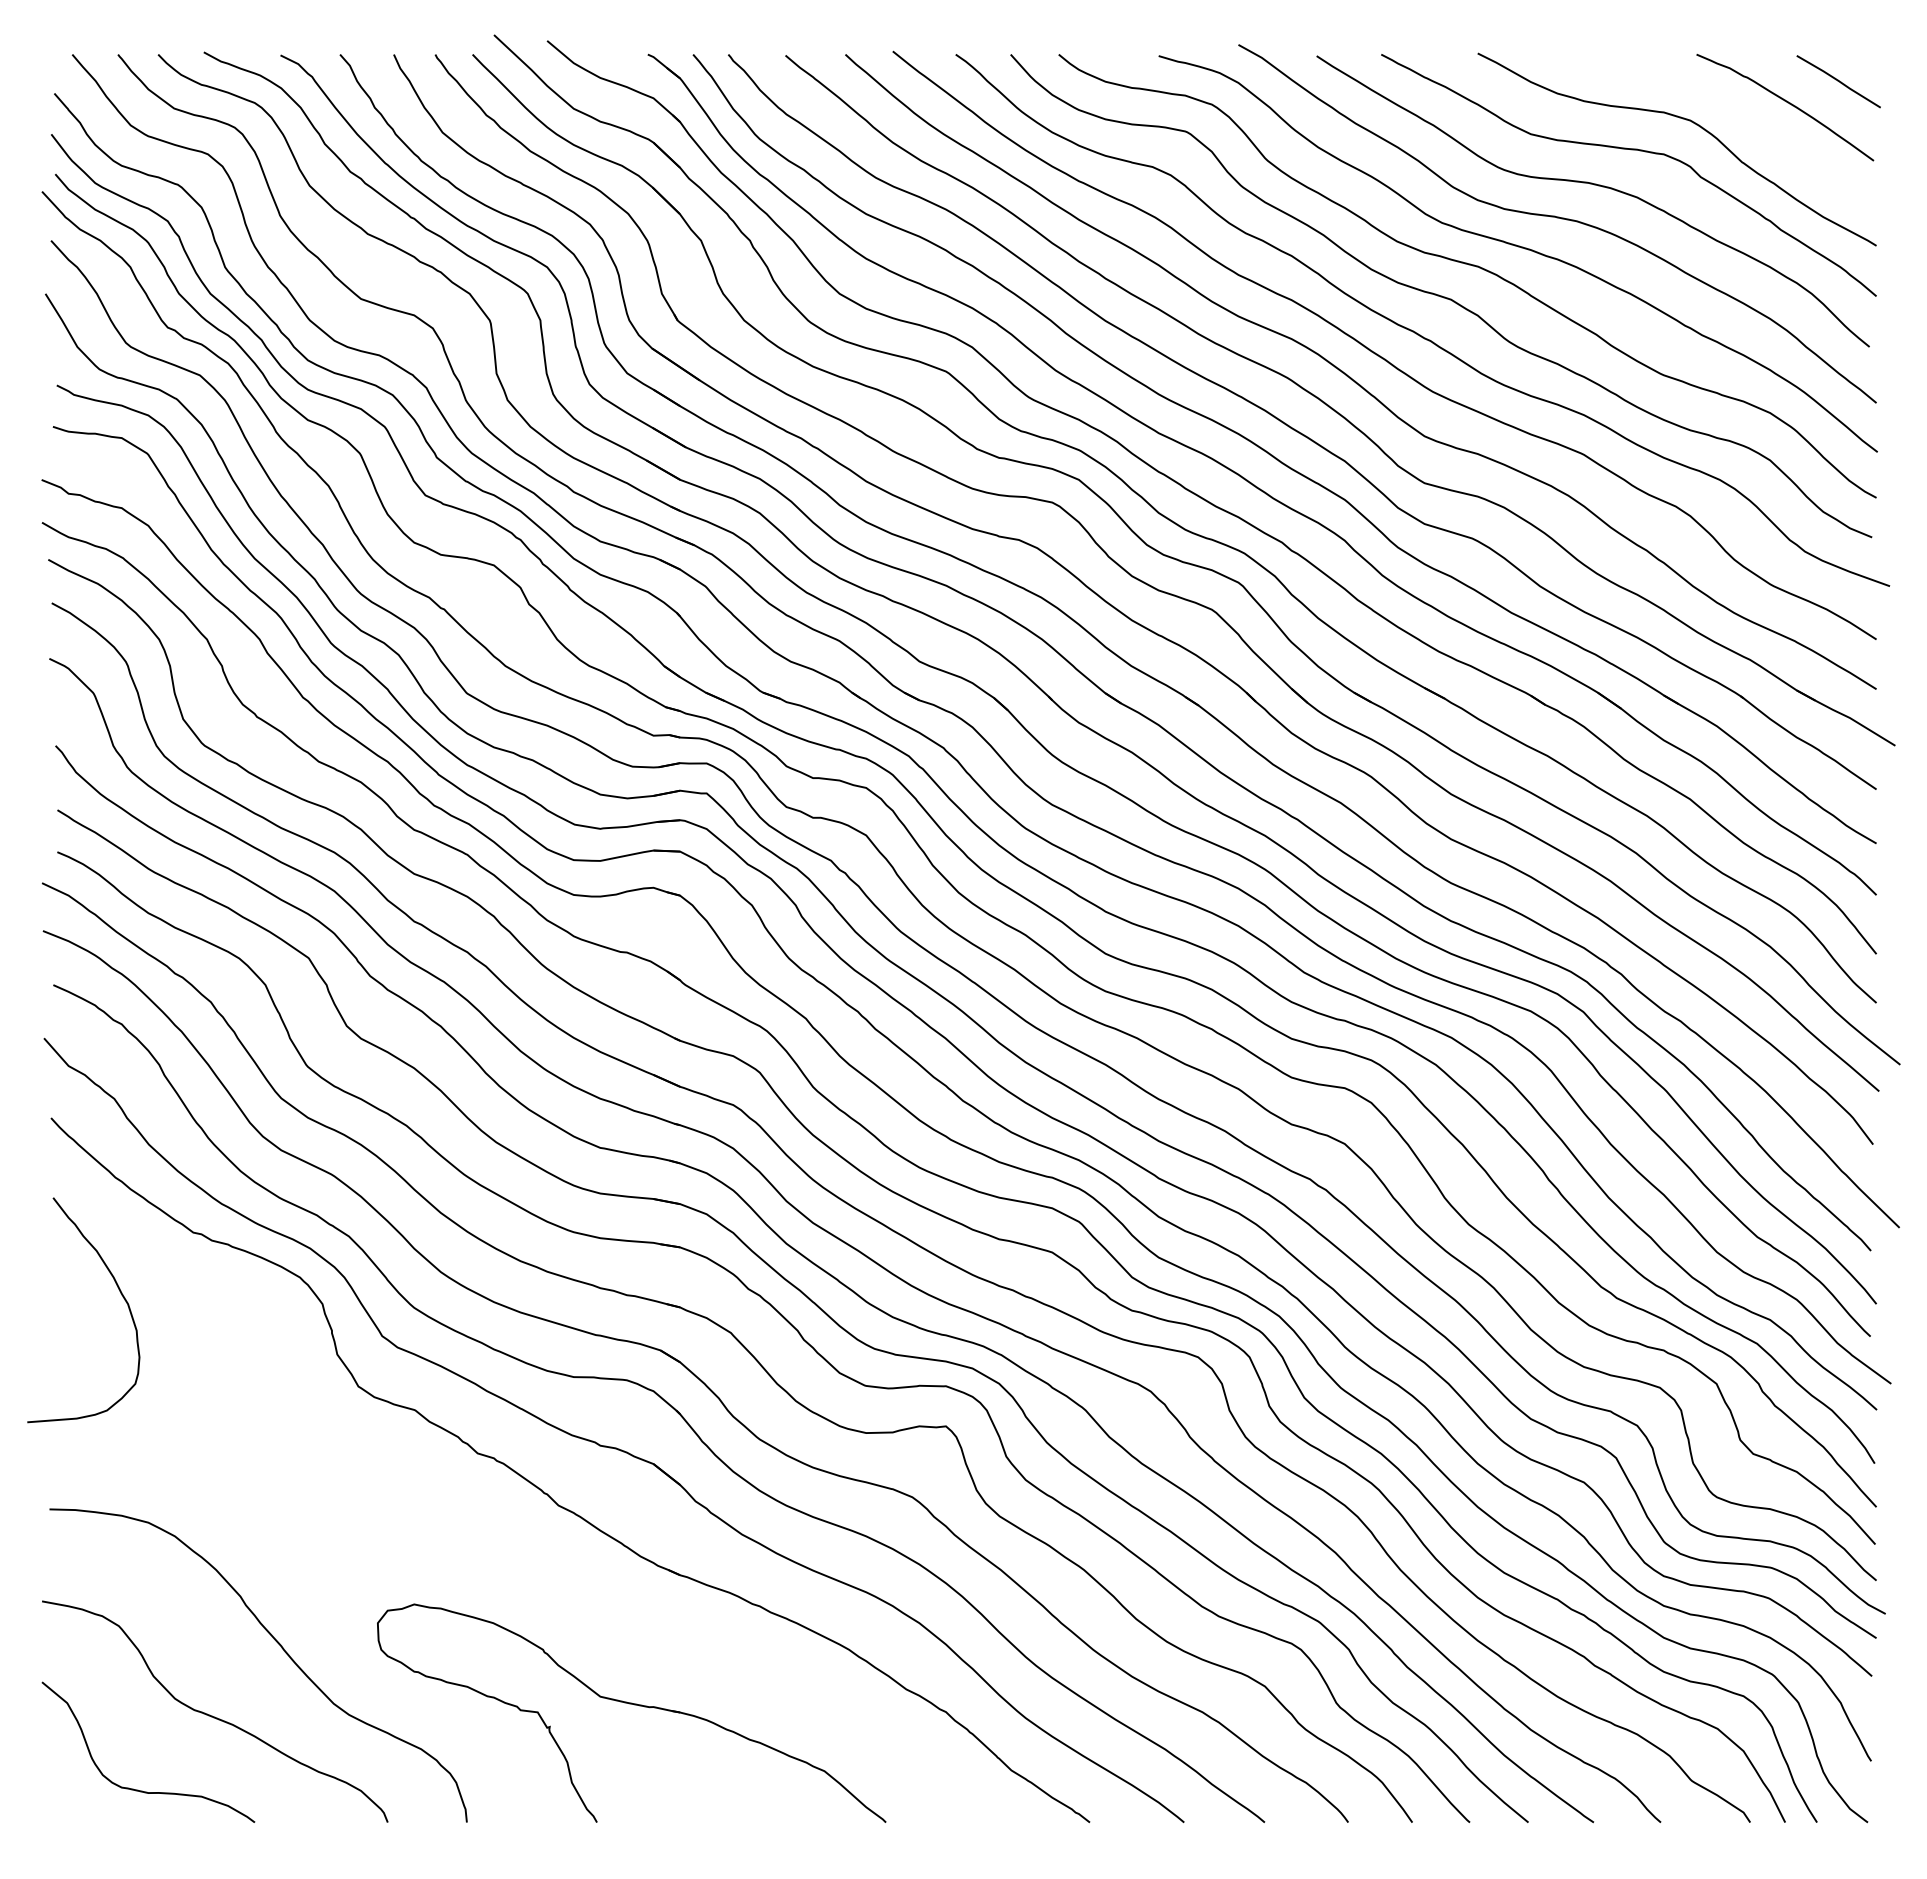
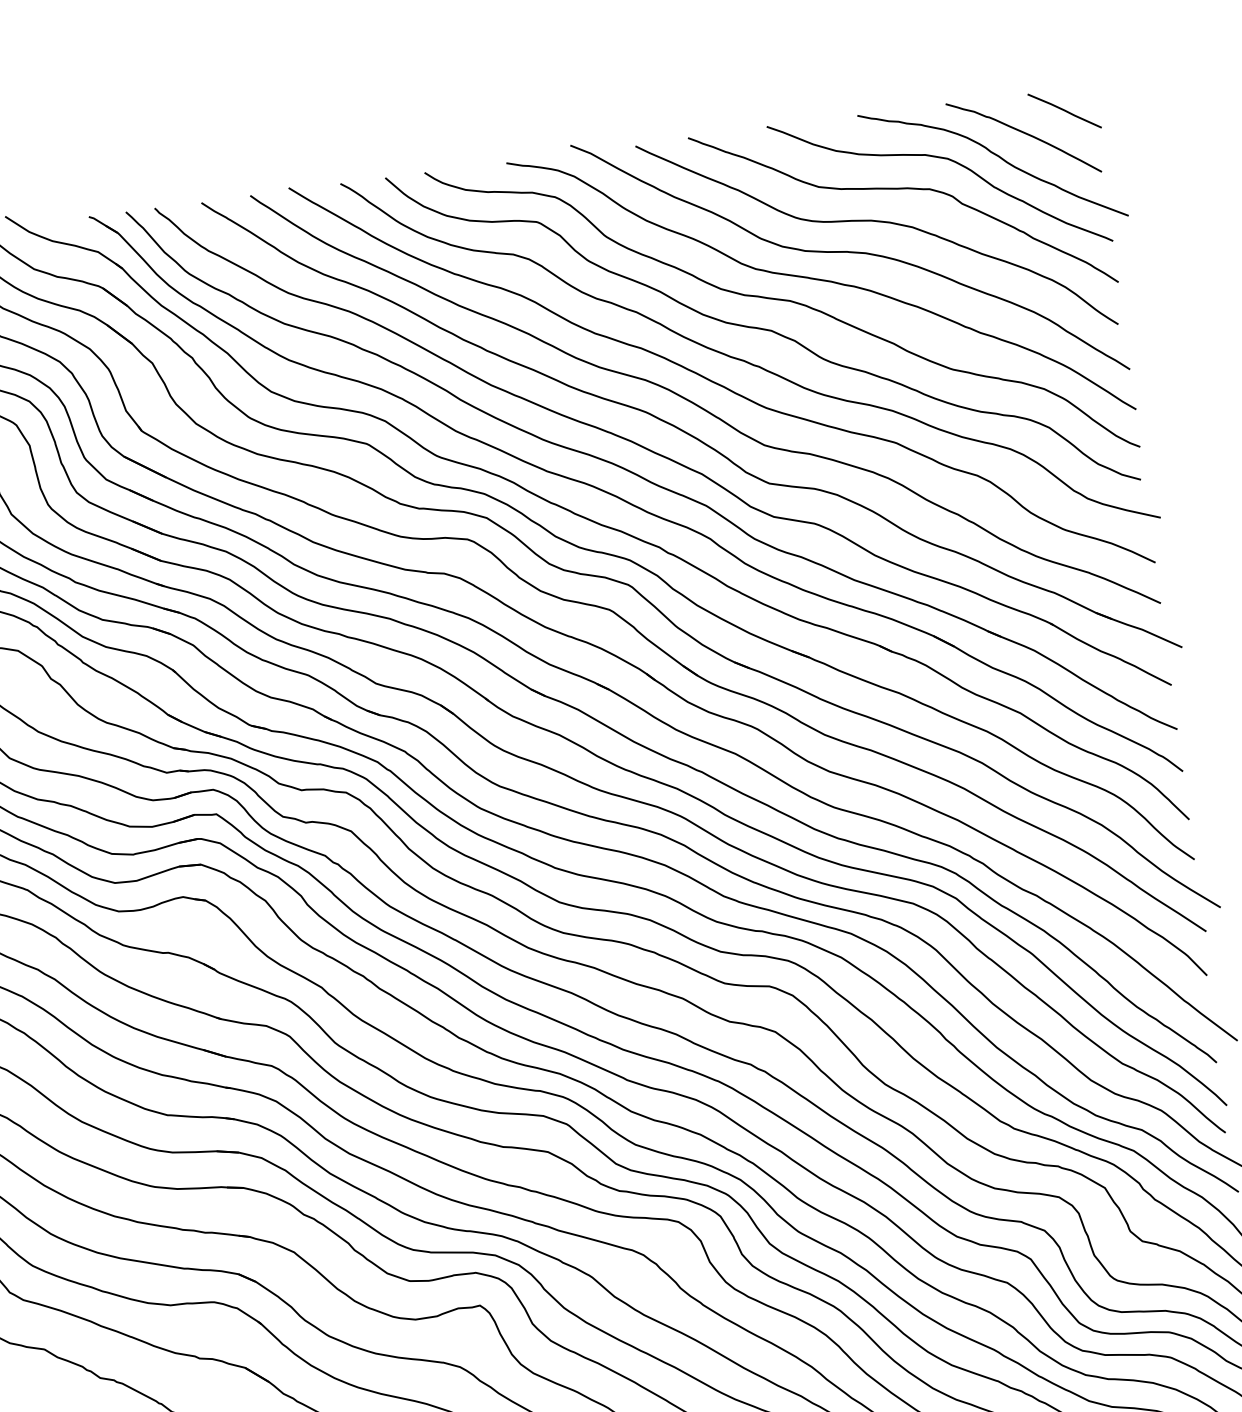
curve: (1751, 126) -> (998, 157), added

